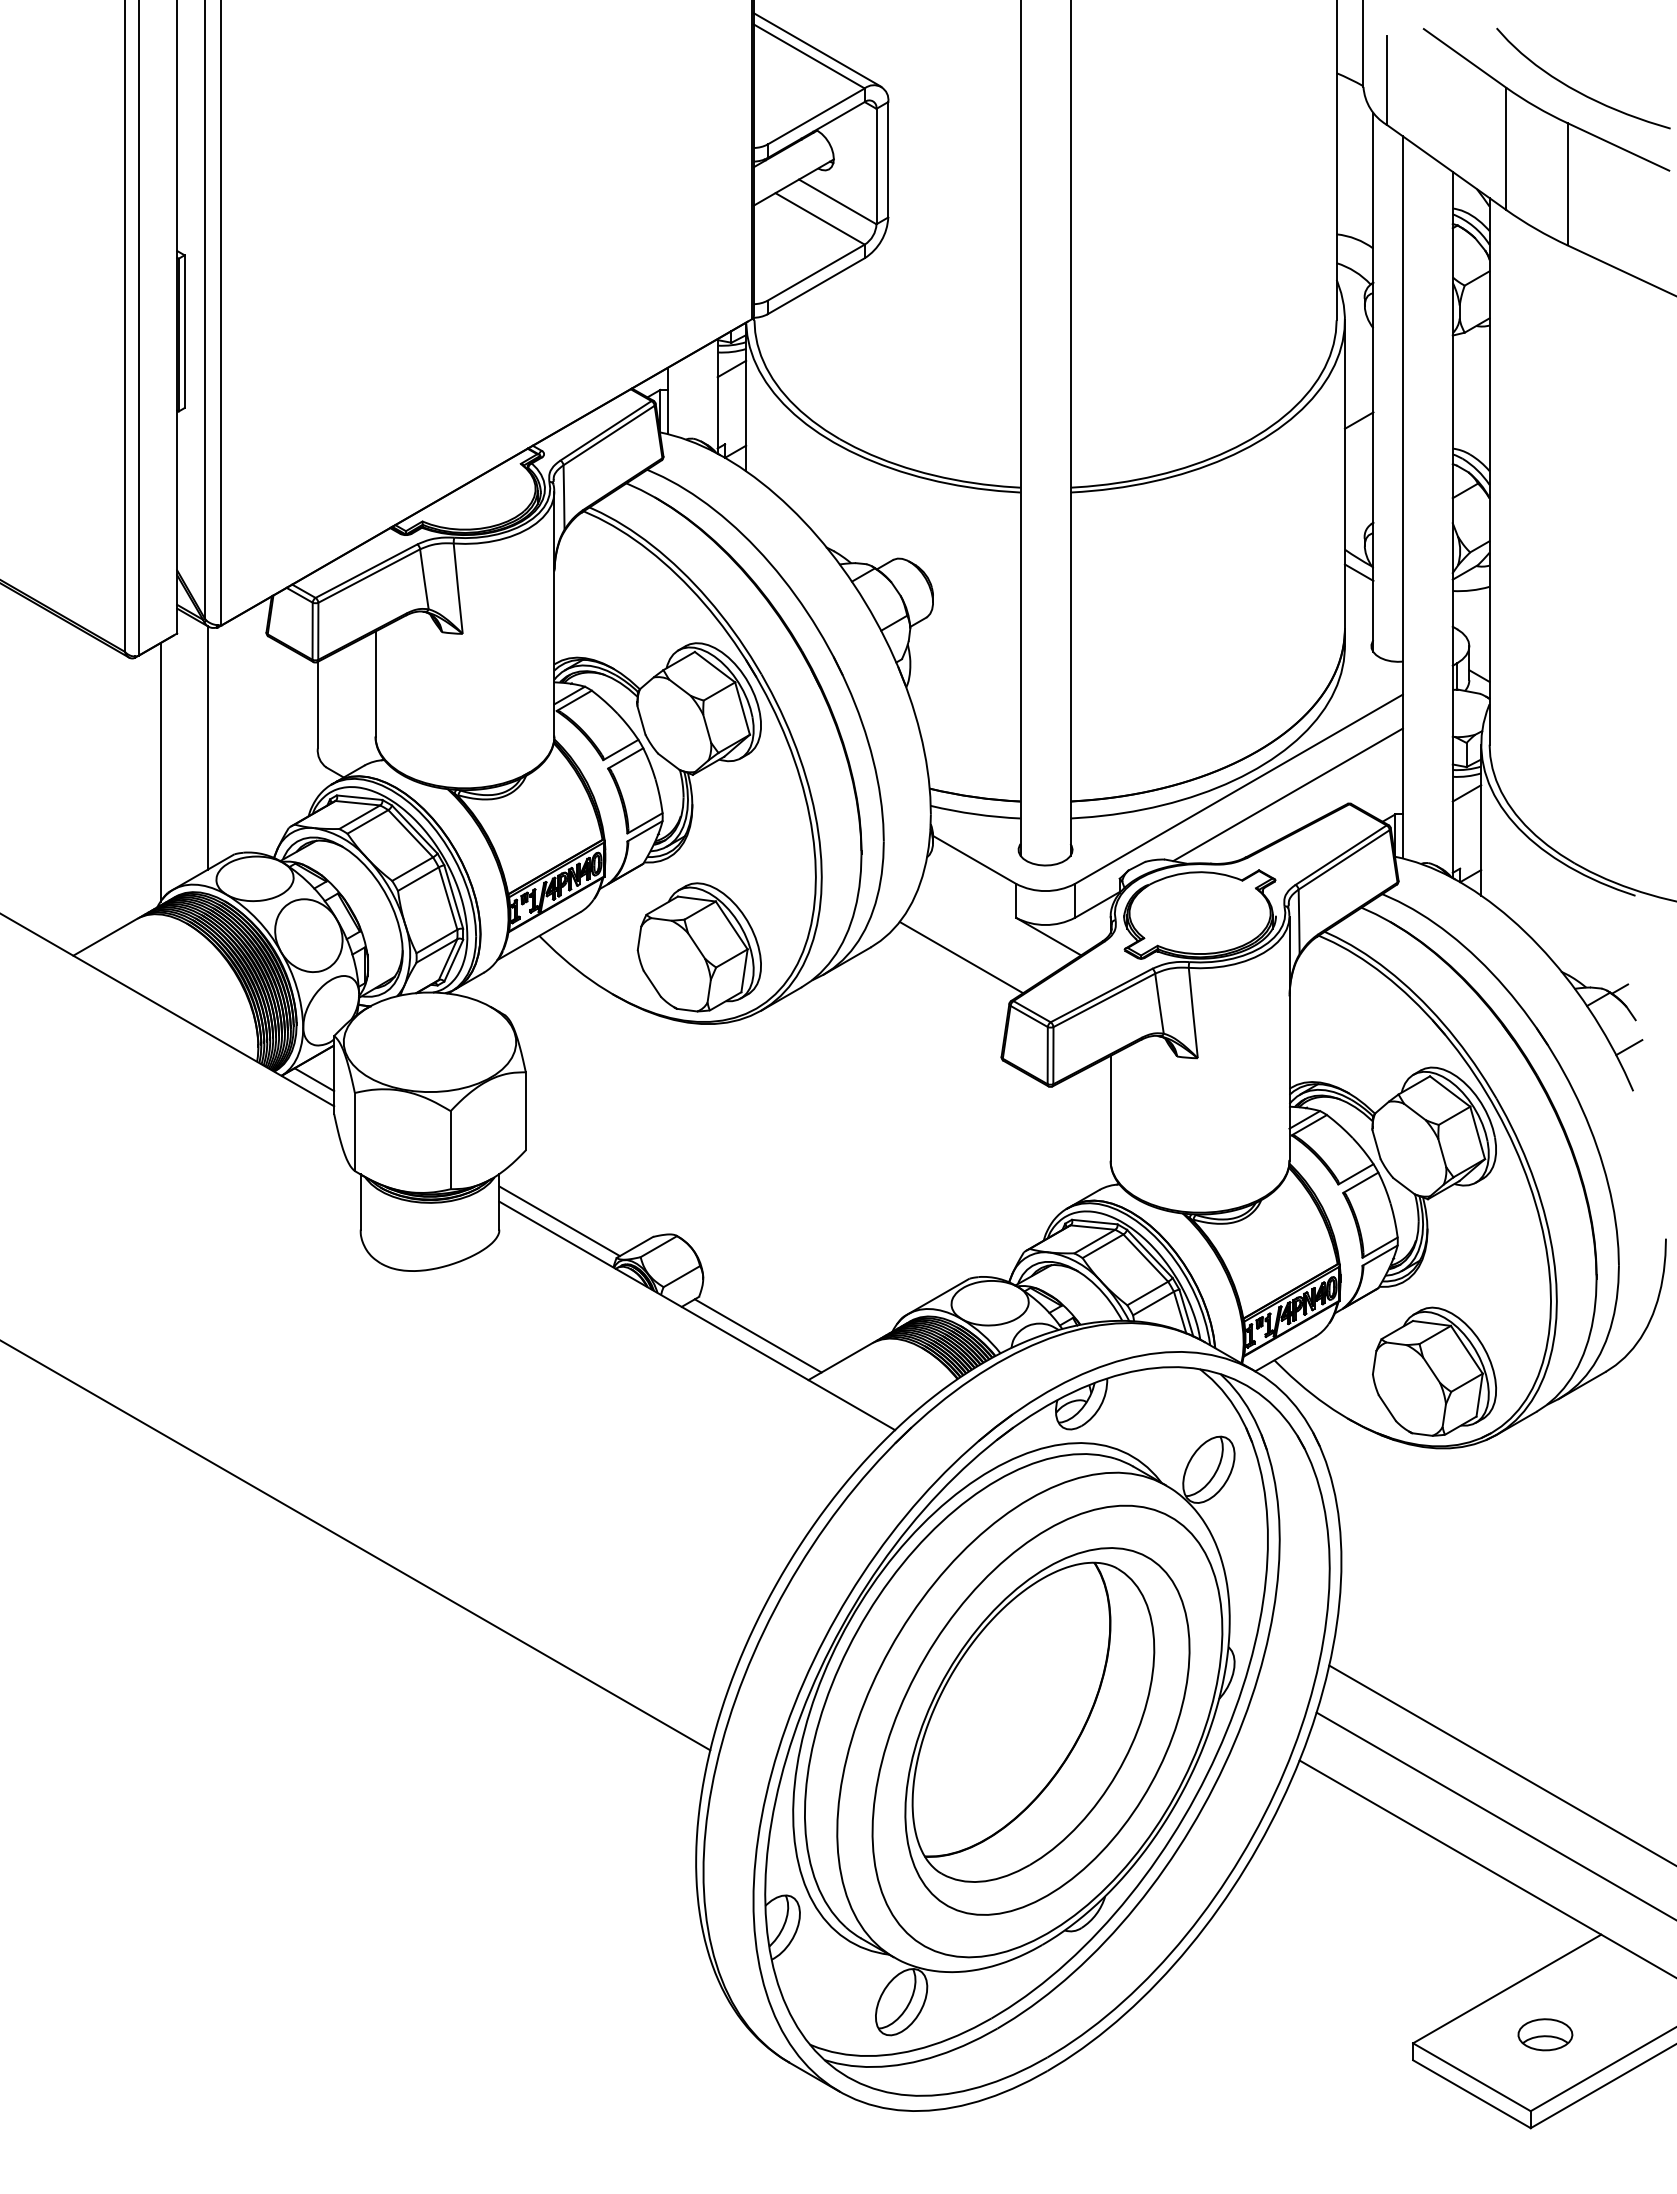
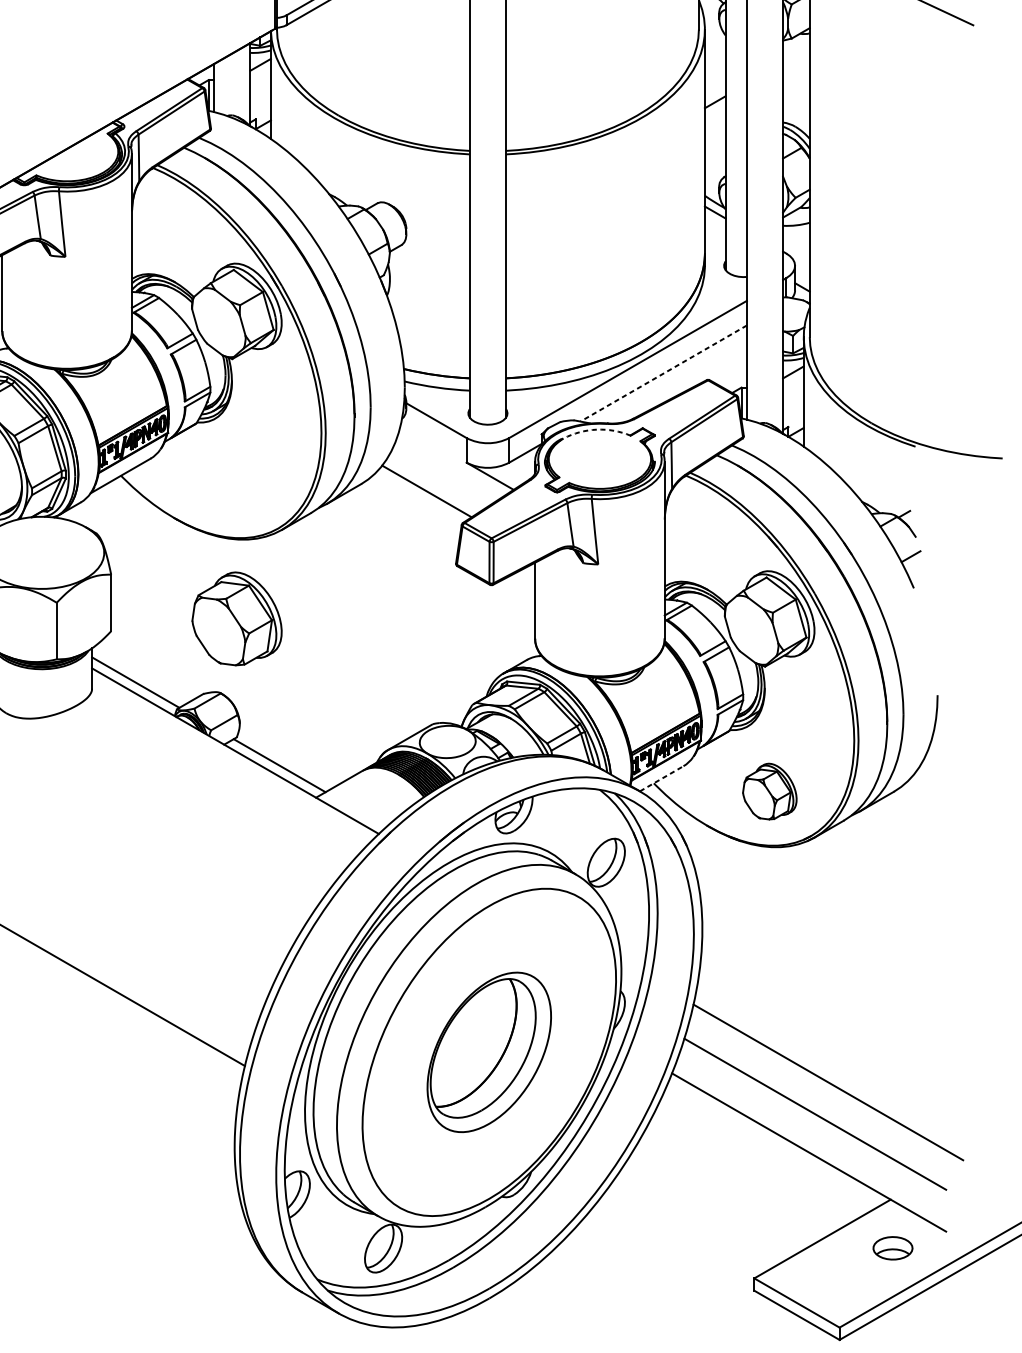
line: (1288, 794) -> (664, 373), solid -> dashed
arc: (1195, 872) -> (596, 429), solid -> dashed
part: (698, 947) -> (236, 618), moved
line: (1285, 1353) -> (661, 778), solid -> dashed
part: (1434, 1371) -> (769, 791), size x0.6
part: (1047, 1731) -> (489, 1052), size x0.6
part: (1545, 2034) -> (893, 1248), moved

